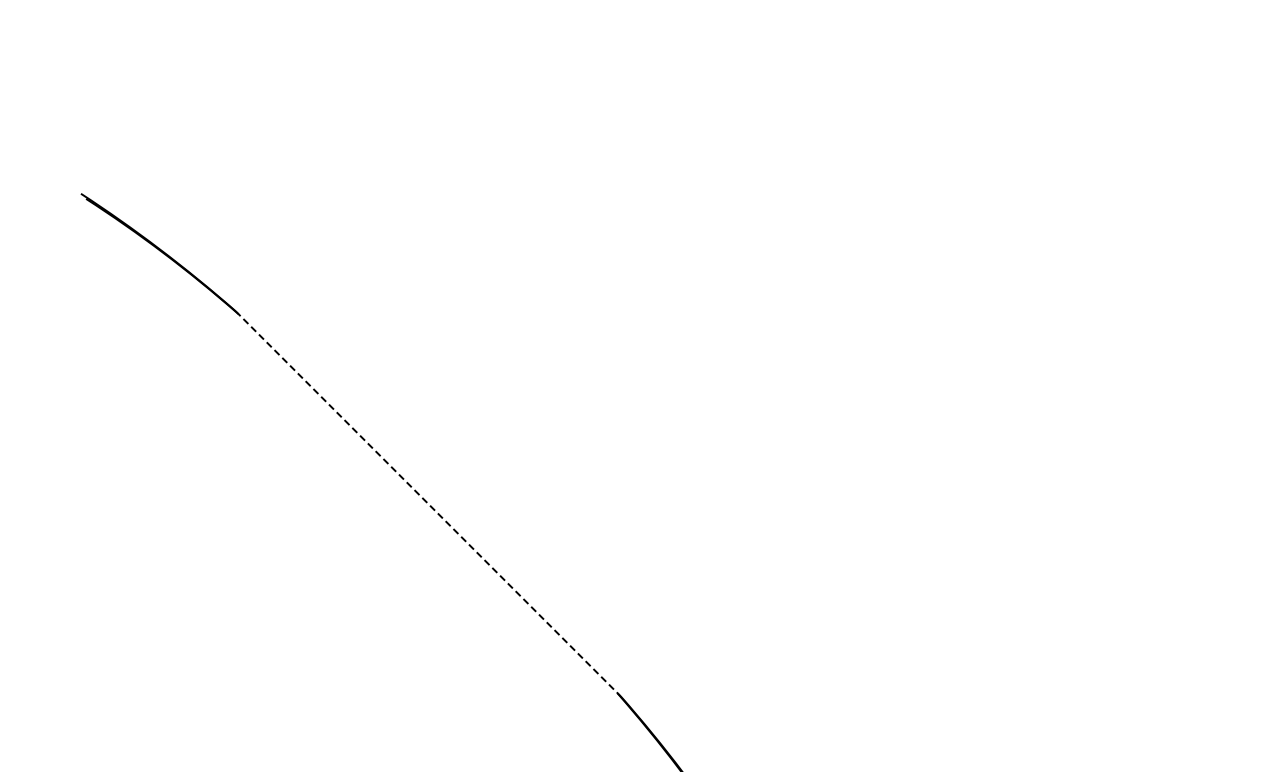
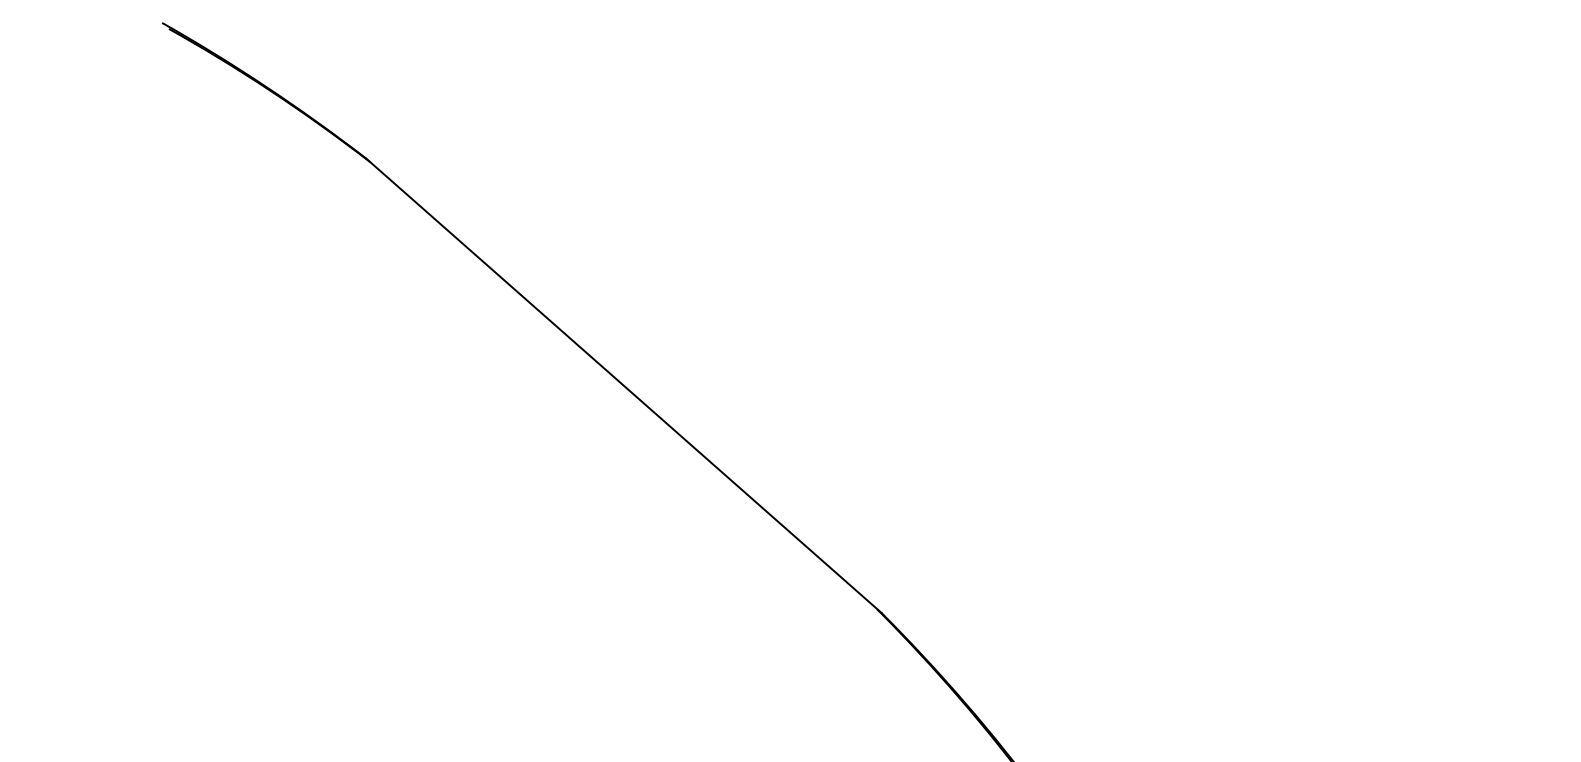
line: (428, 504) -> (624, 386), dashed -> solid

